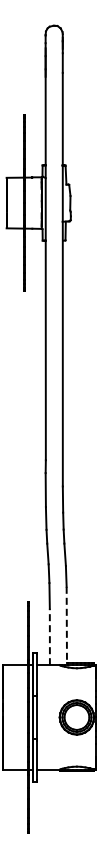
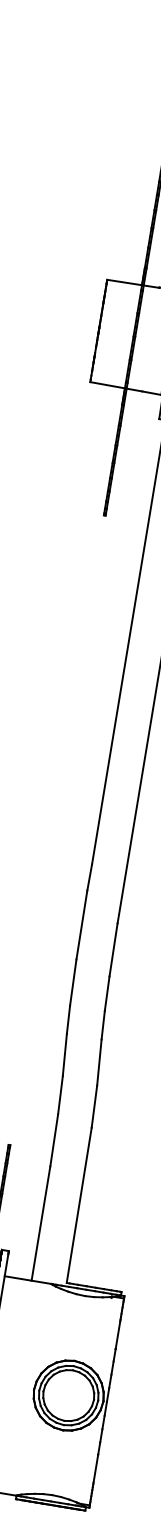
line: (66, 625) -> (78, 1205), dashed -> solid
line: (49, 636) -> (40, 1222), dashed -> solid

